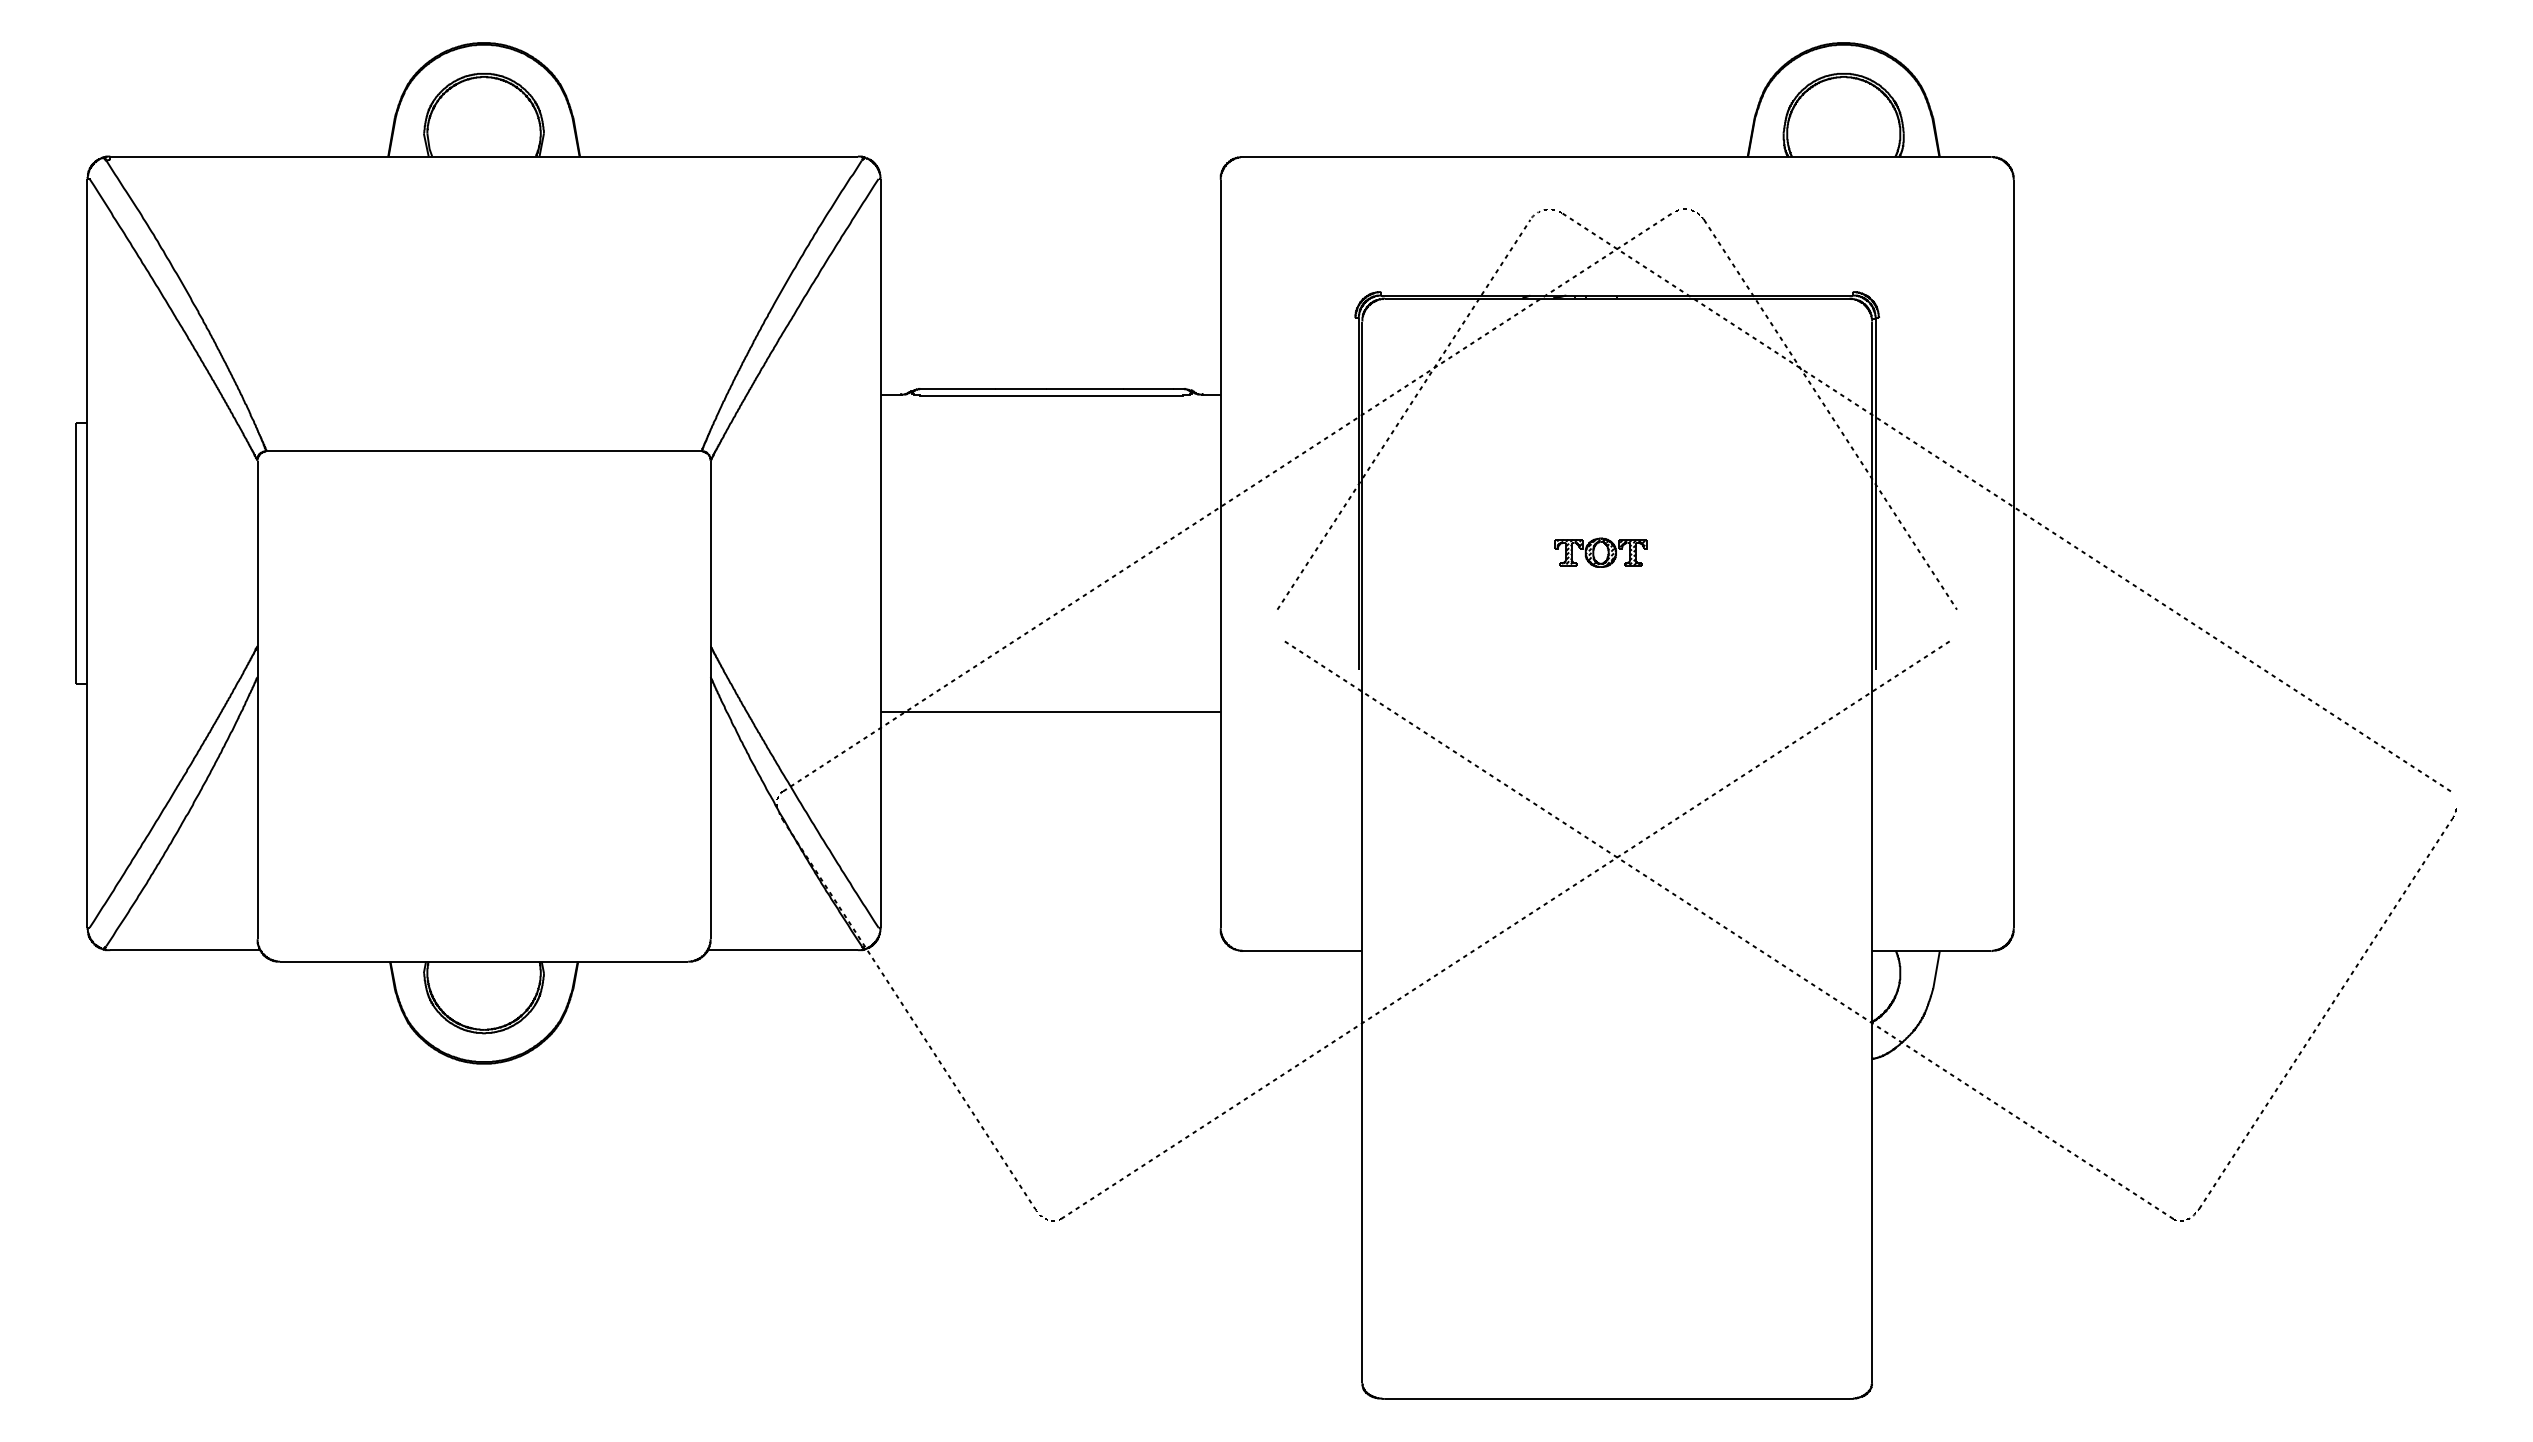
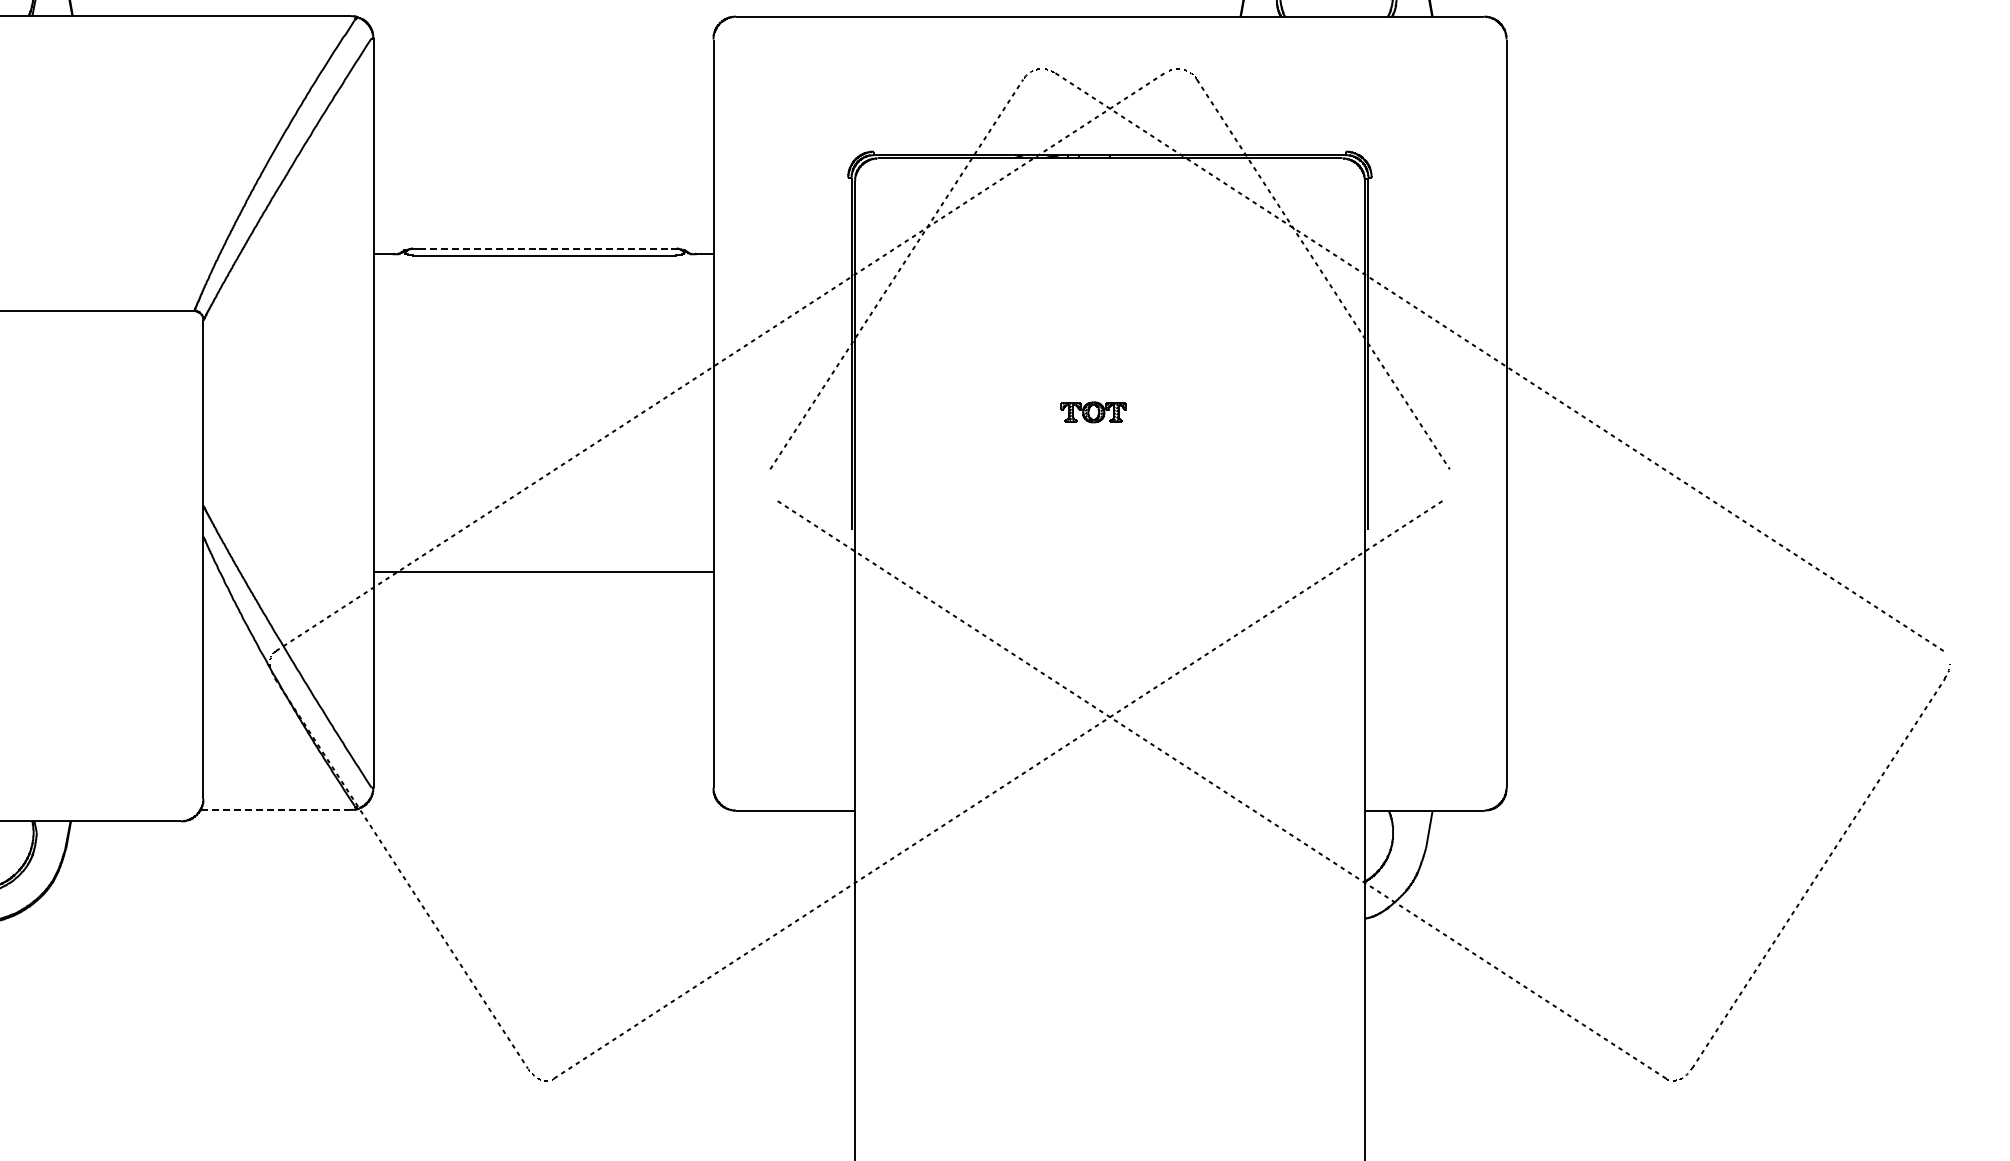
line: (1052, 388) -> (545, 248), solid -> dashed
part: (1600, 552) -> (1093, 412), size x0.7
line: (782, 950) -> (275, 810), solid -> dashed

